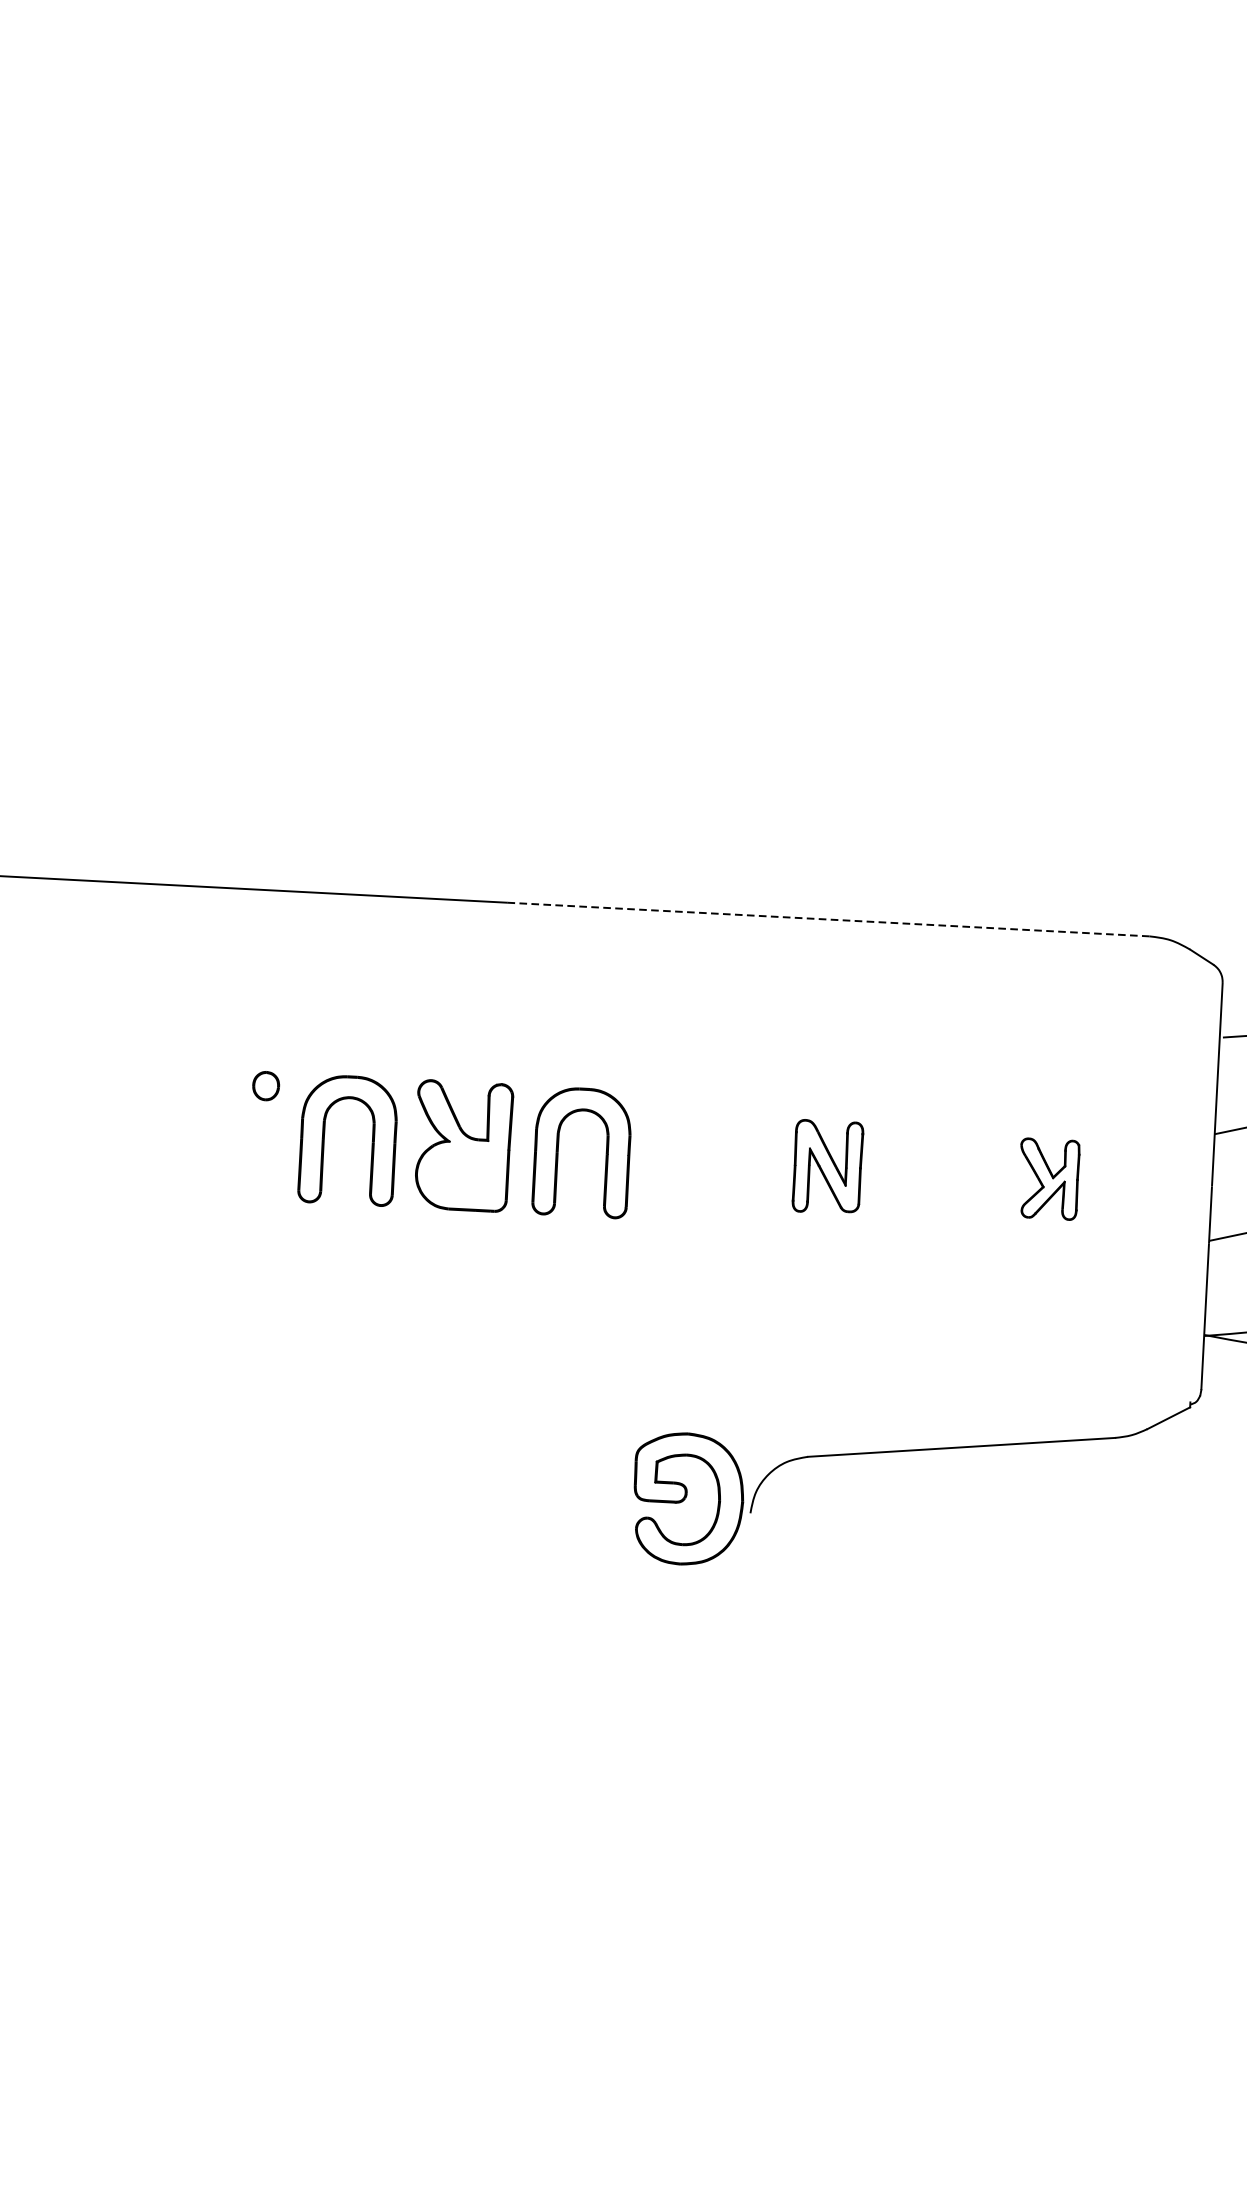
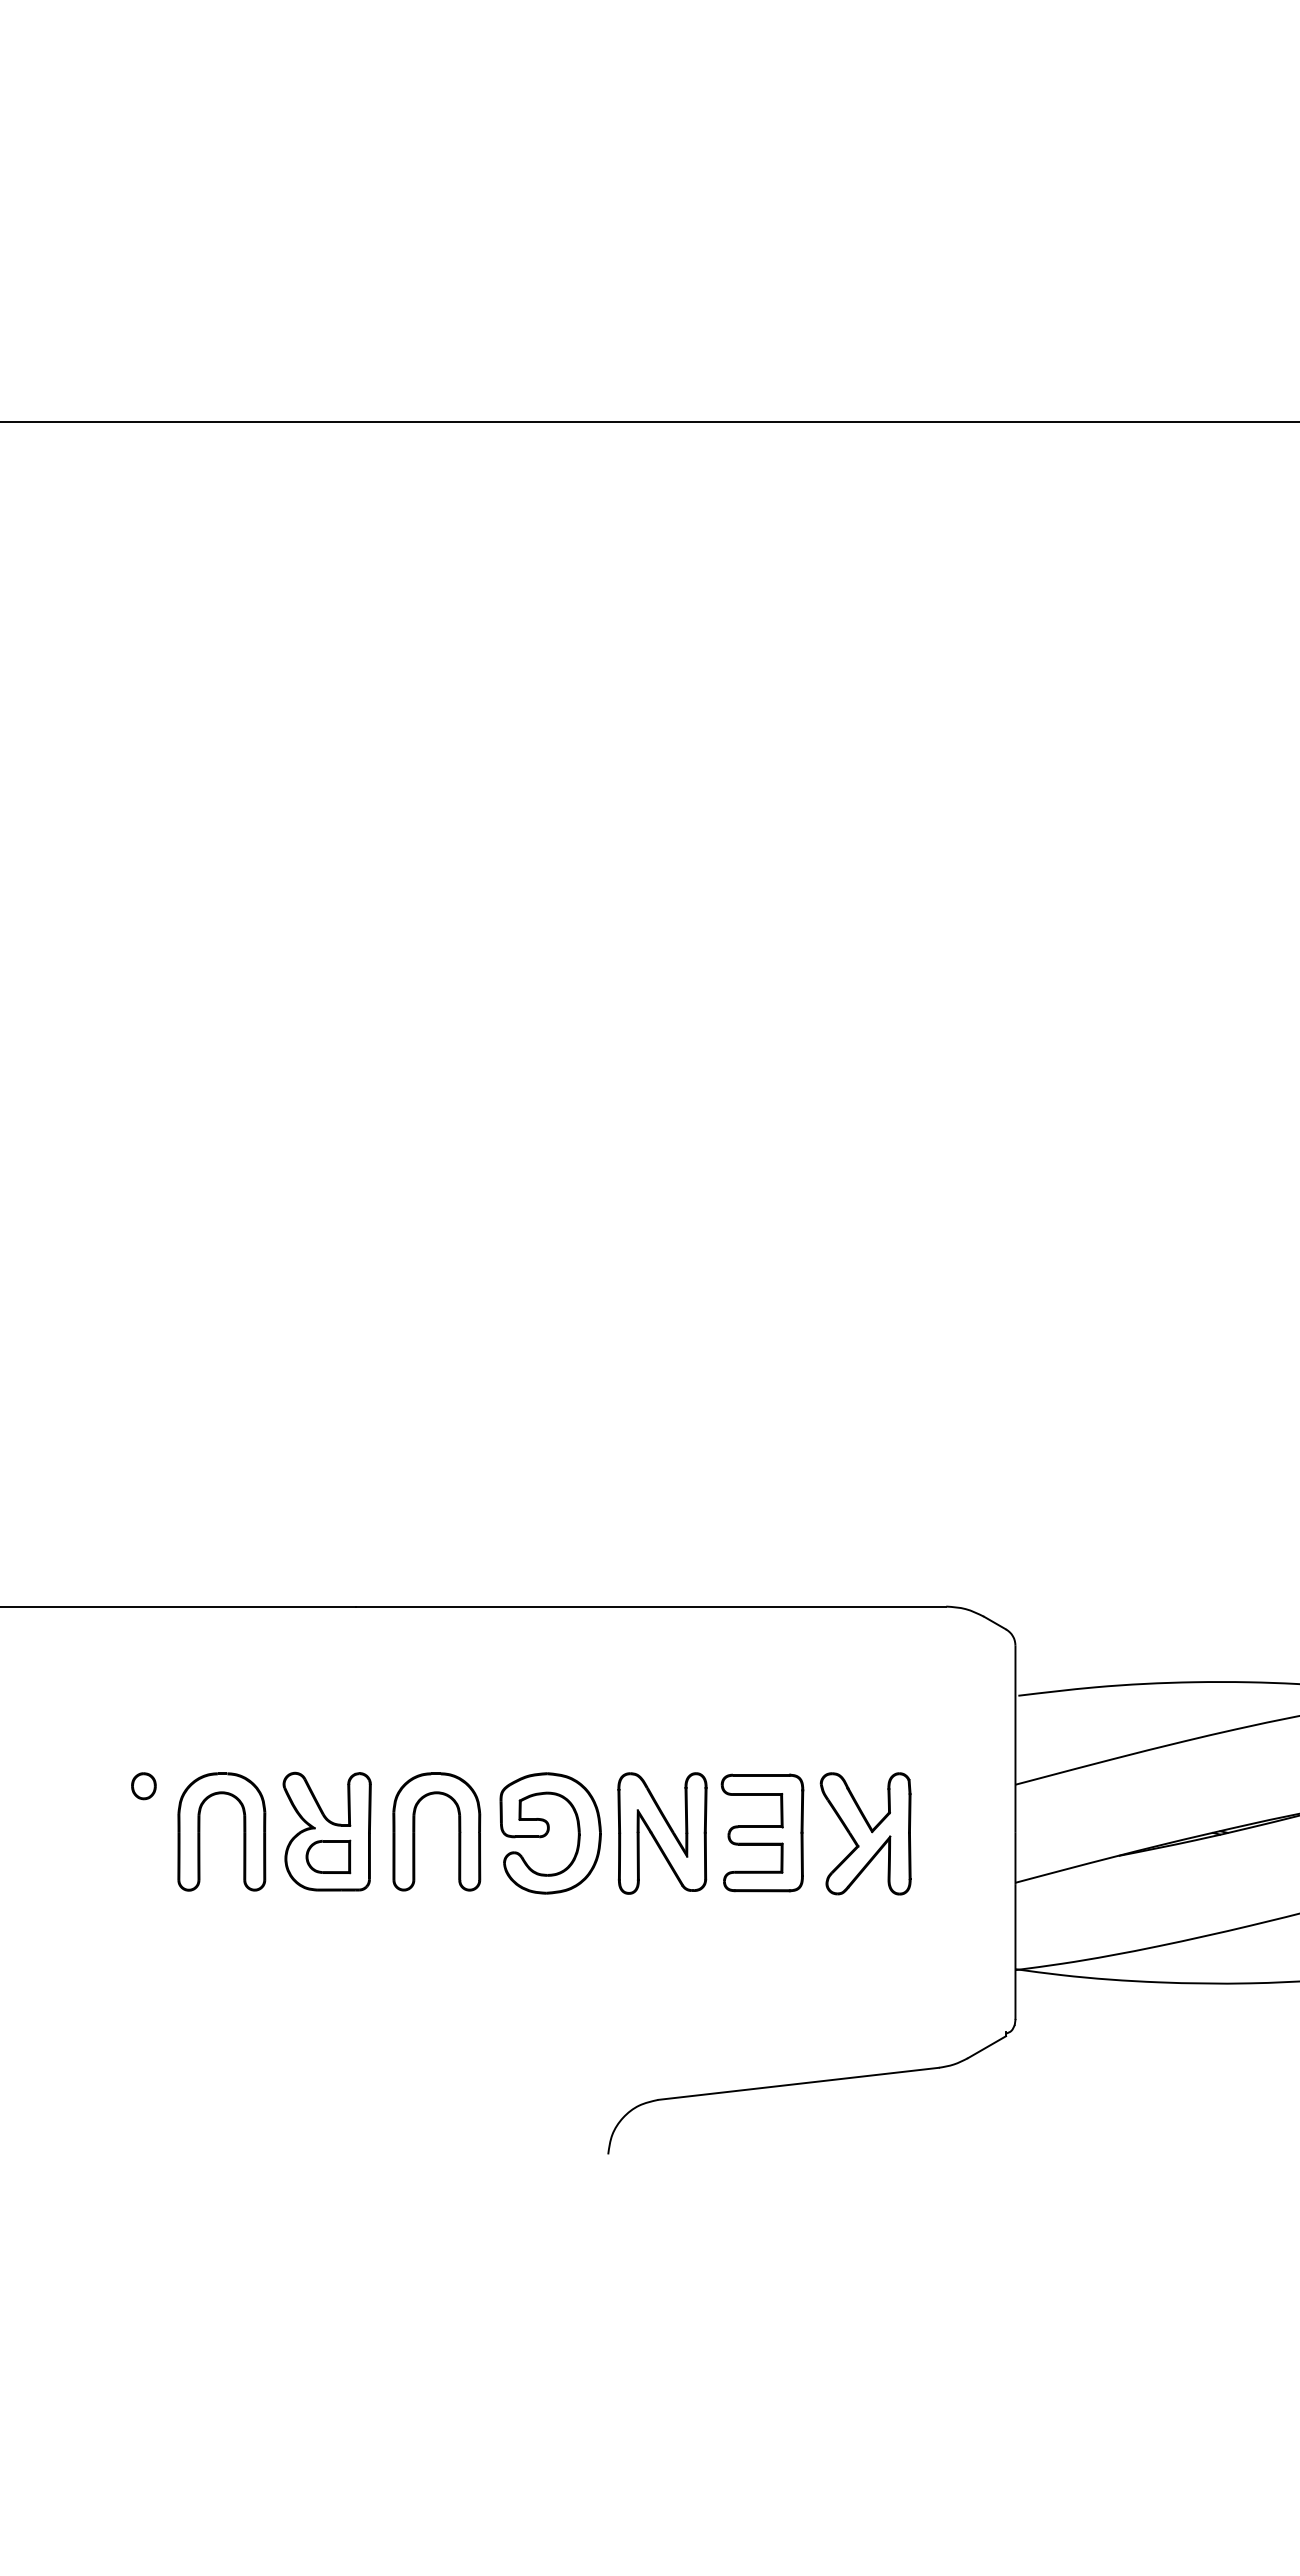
line: (827, 919) -> (650, 1606), dashed -> solid
part: (827, 1167) -> (662, 1833), size x1.43
part: (936, 1171) -> (762, 1832), added
part: (463, 1173) -> (328, 1856), added
part: (1048, 1178) -> (865, 1833), size x1.67
part: (688, 1499) -> (550, 1833), moved

